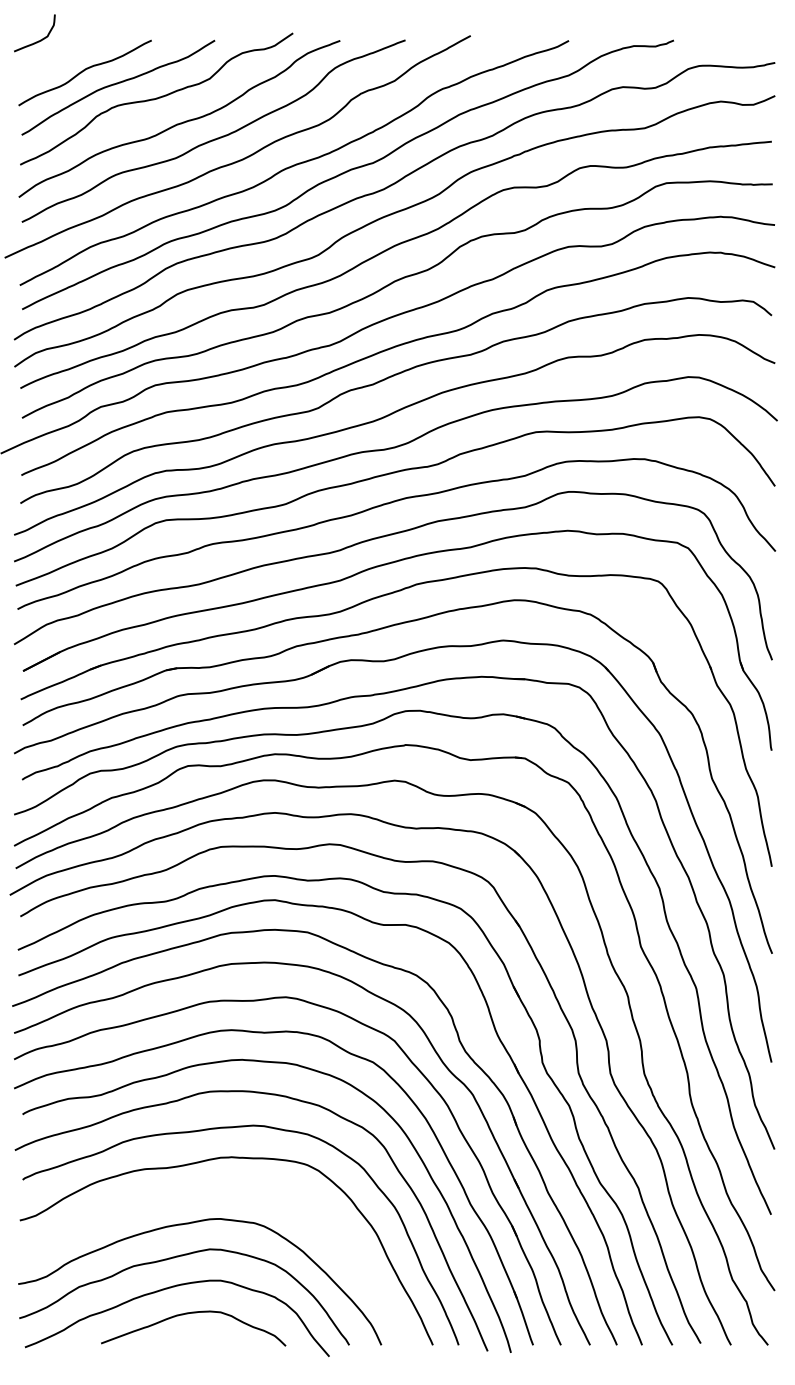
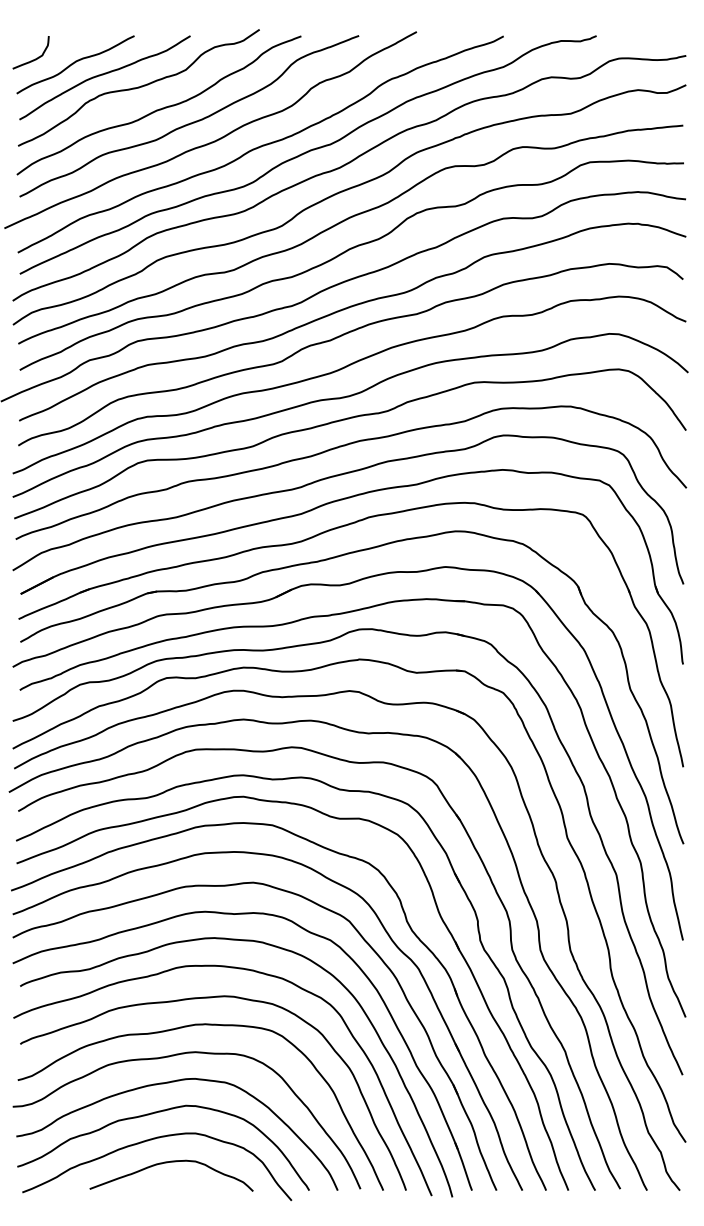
curve: (38, 40) -> (34, 59), moved
curve: (196, 1193) -> (174, 1056), added

